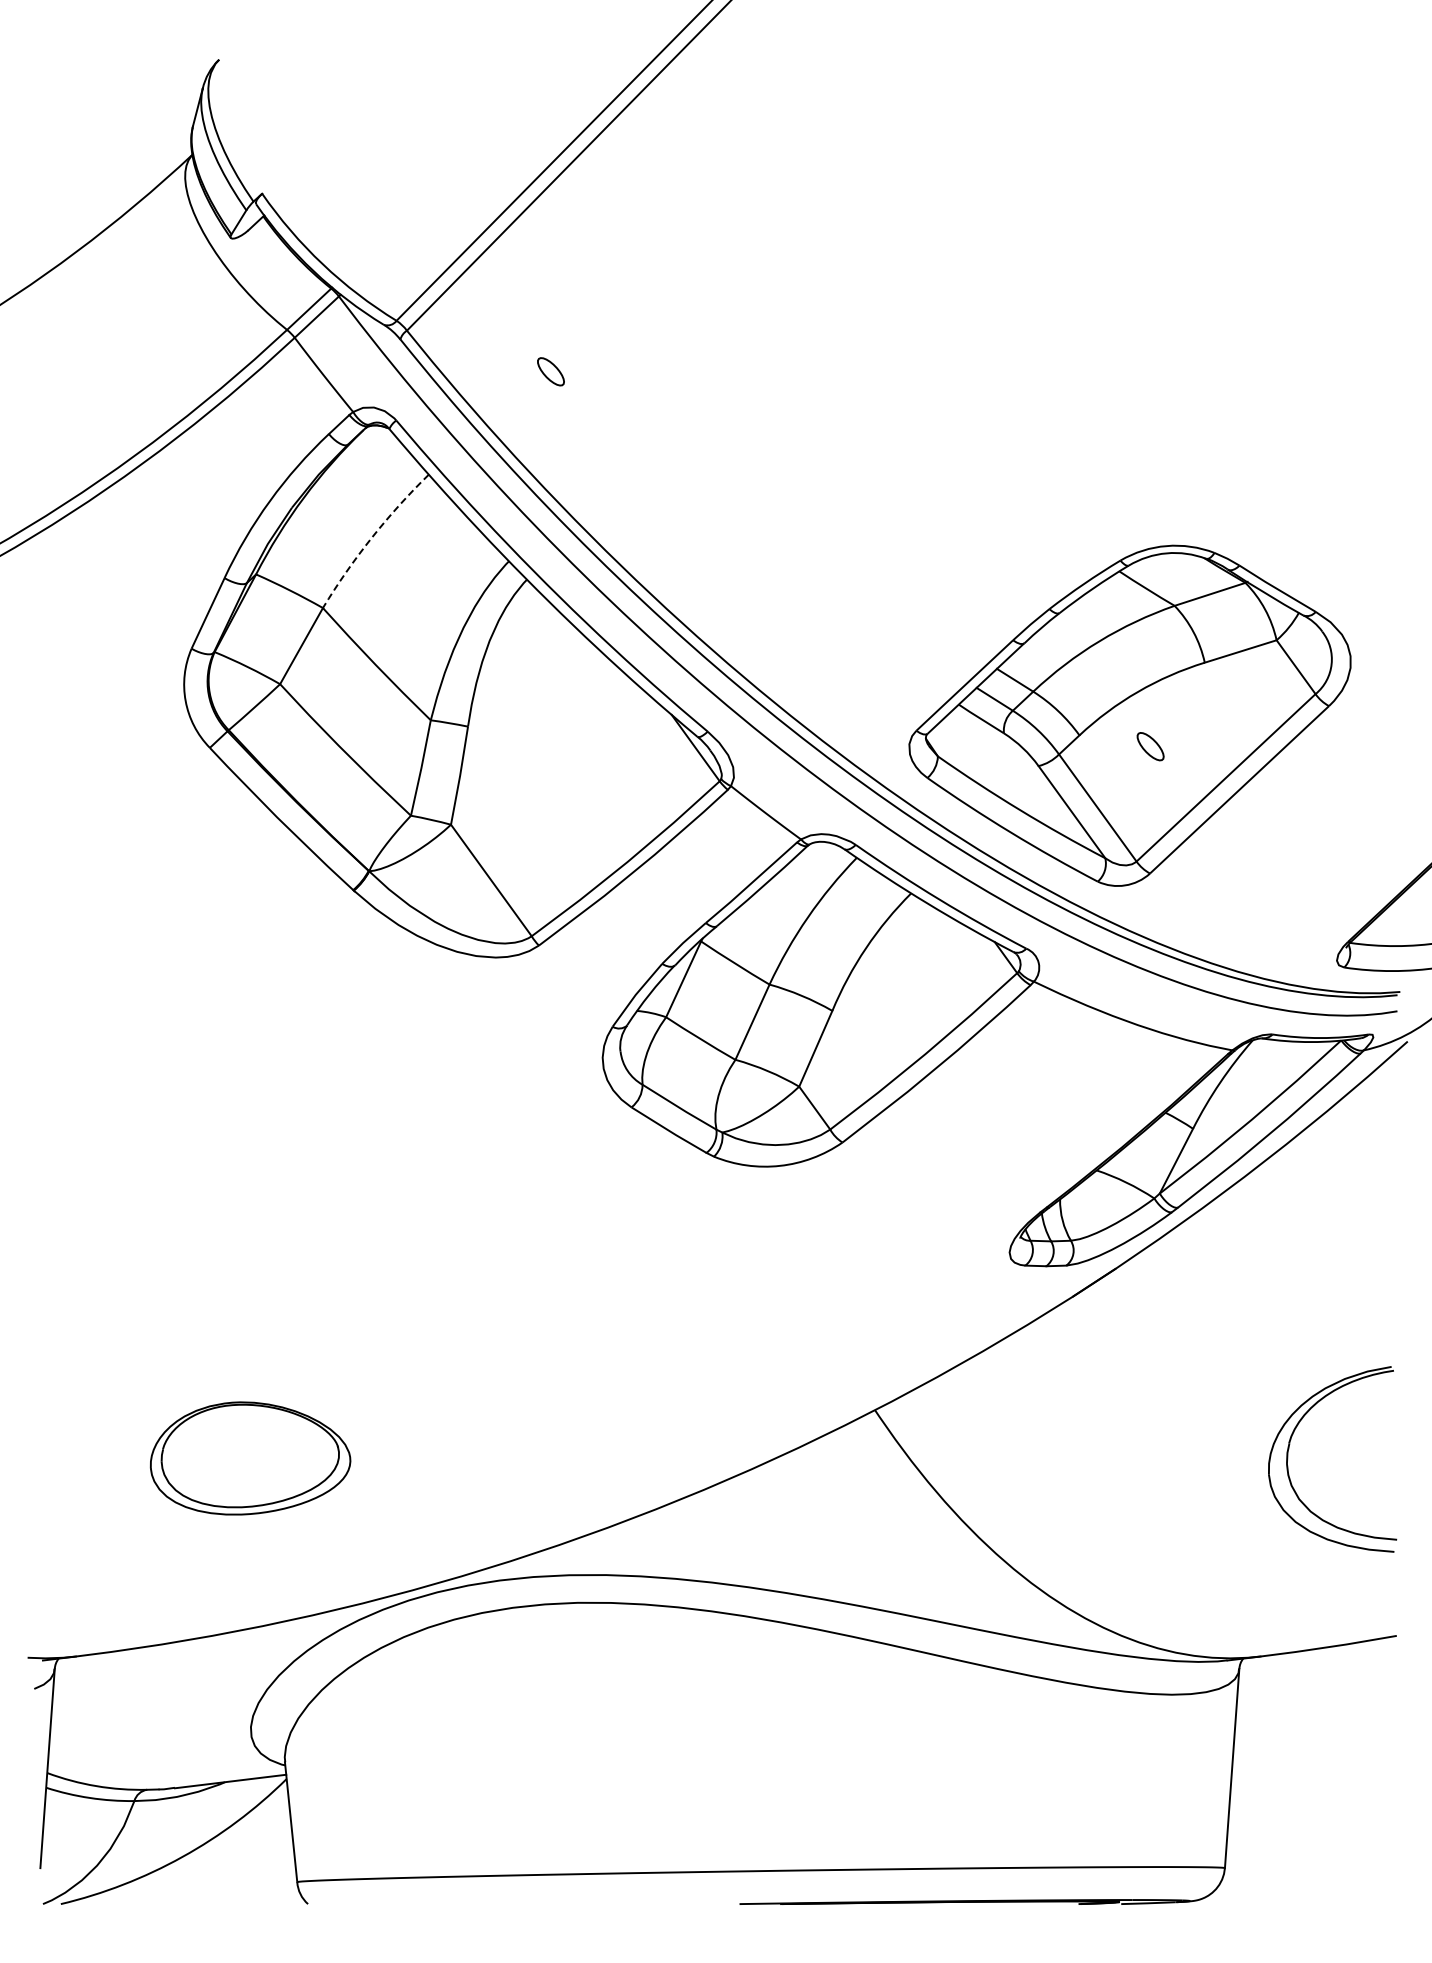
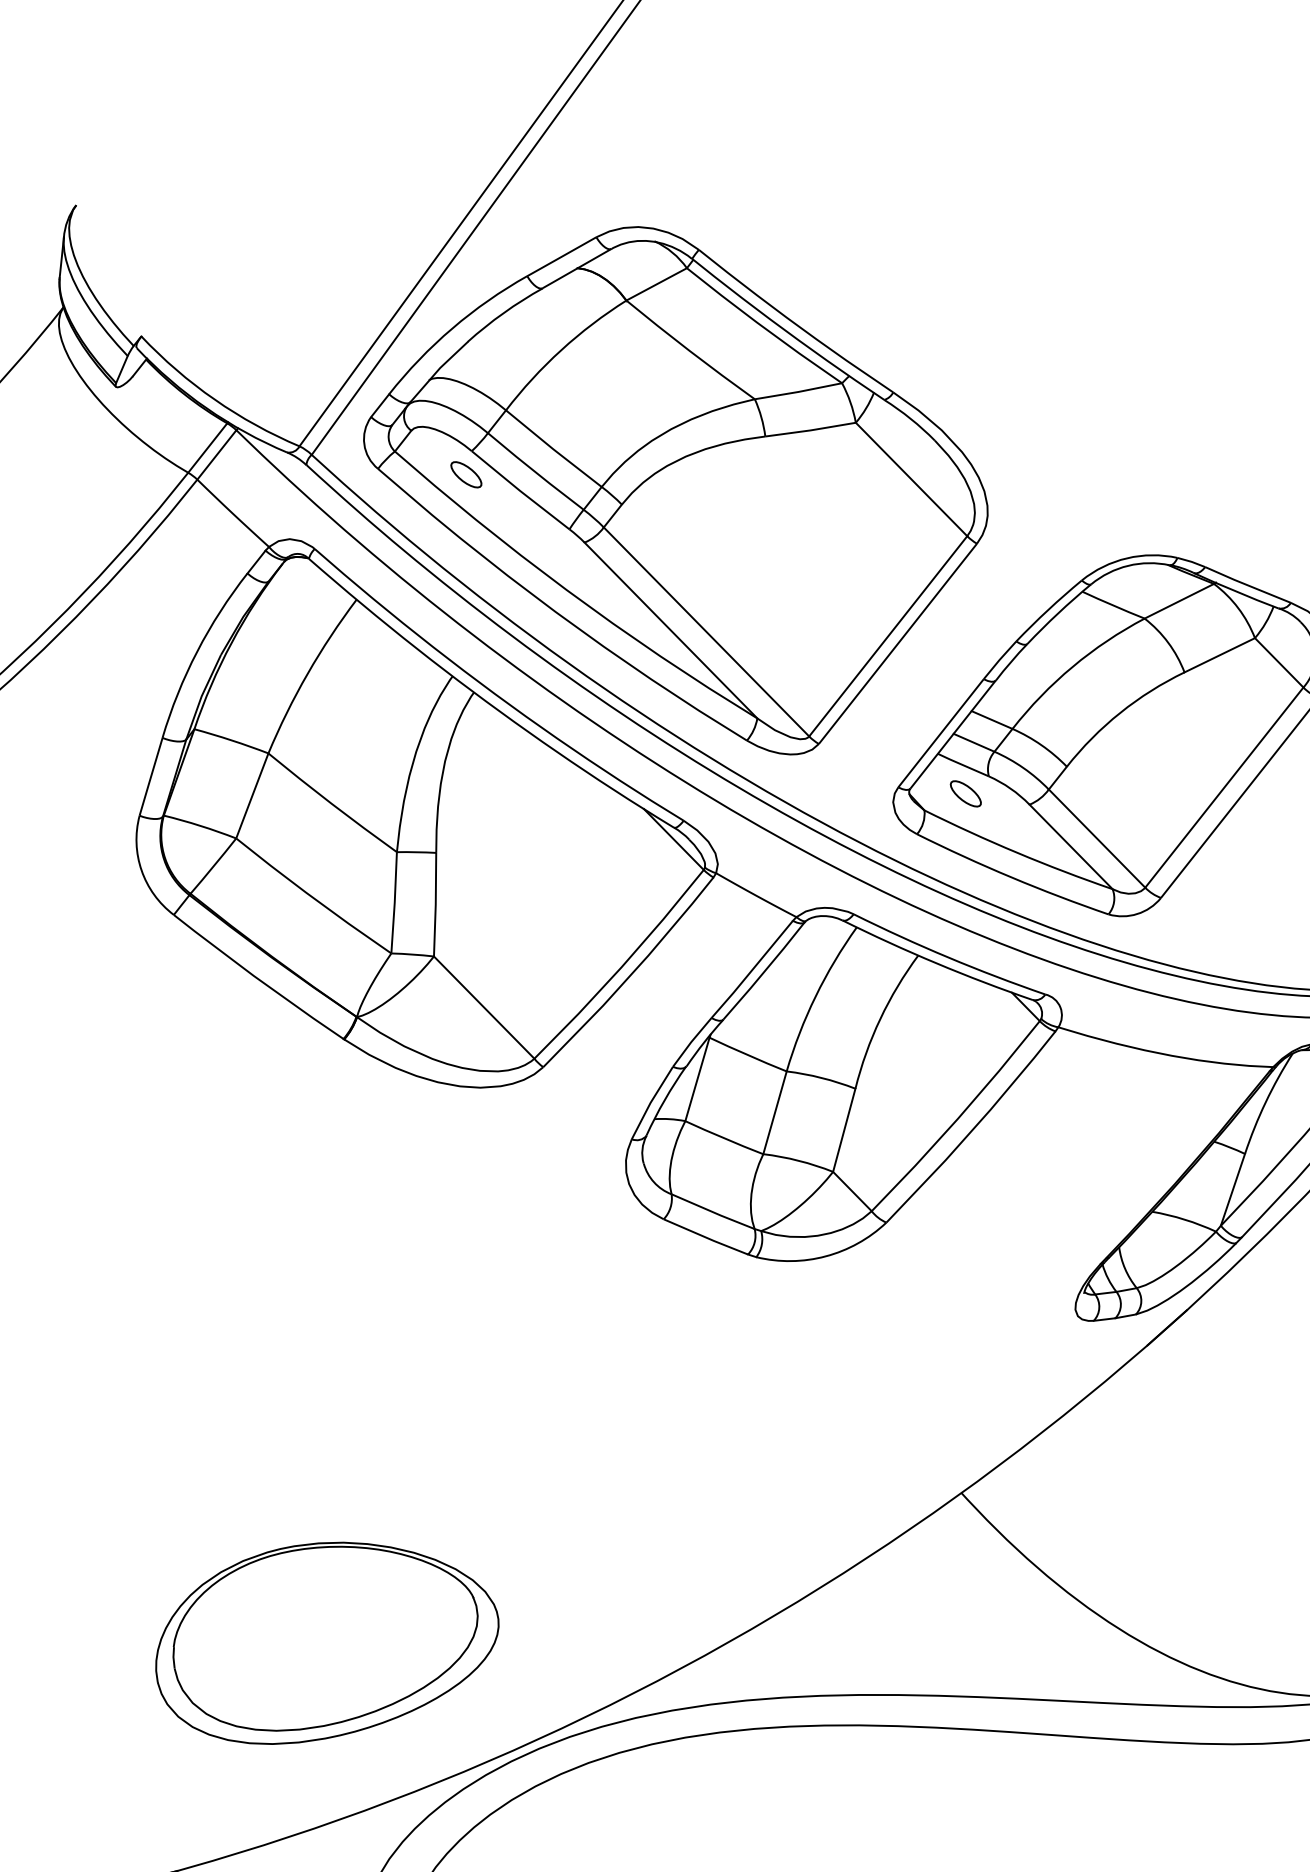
part: (749, 422) -> (678, 496), added
arc: (371, 538) -> (307, 674), dashed -> solid
part: (1150, 746) -> (965, 793), moved
part: (250, 1458) -> (326, 1639), size x1.67

